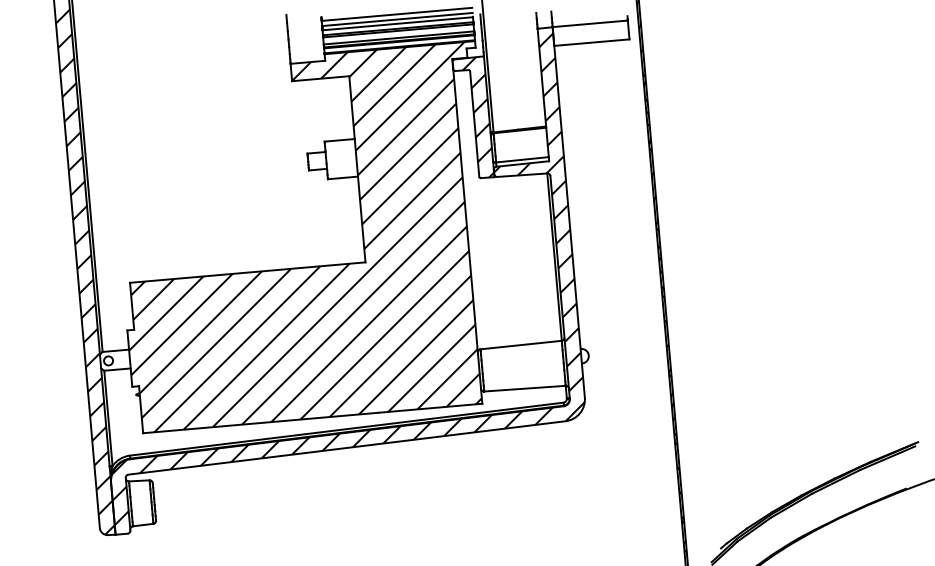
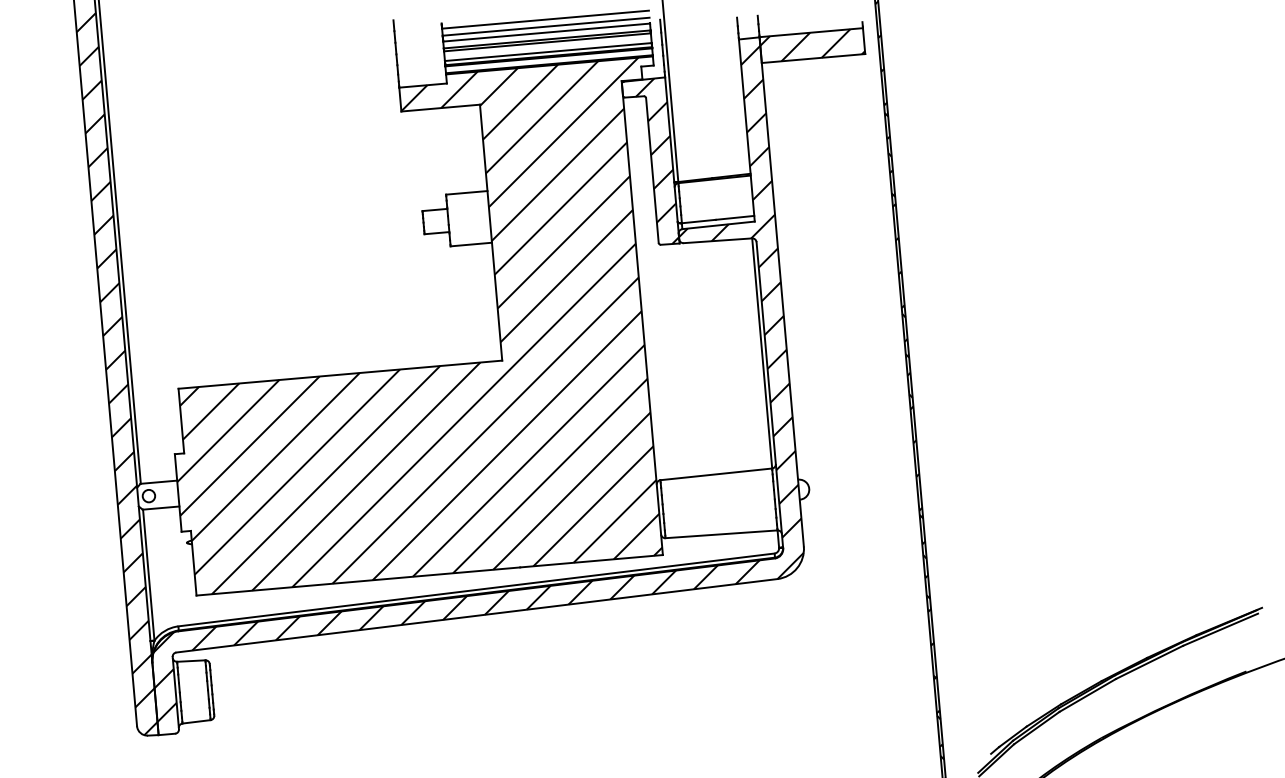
hatch: (591, 33) -> (812, 45), added

